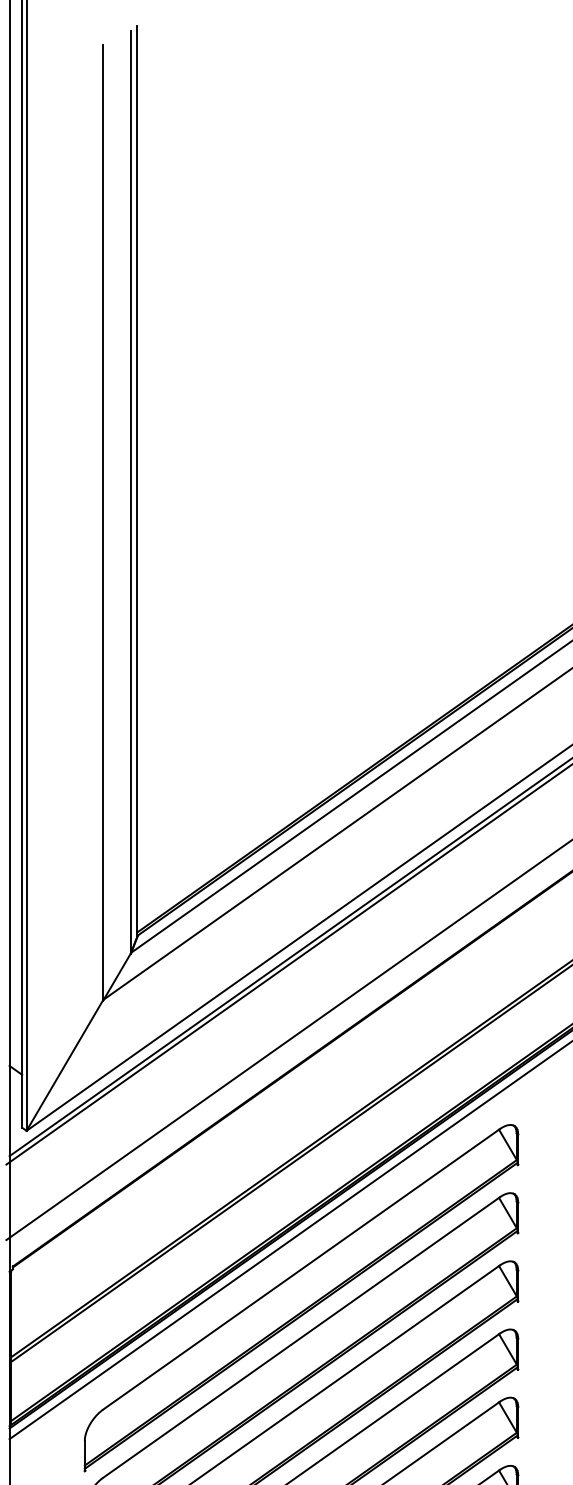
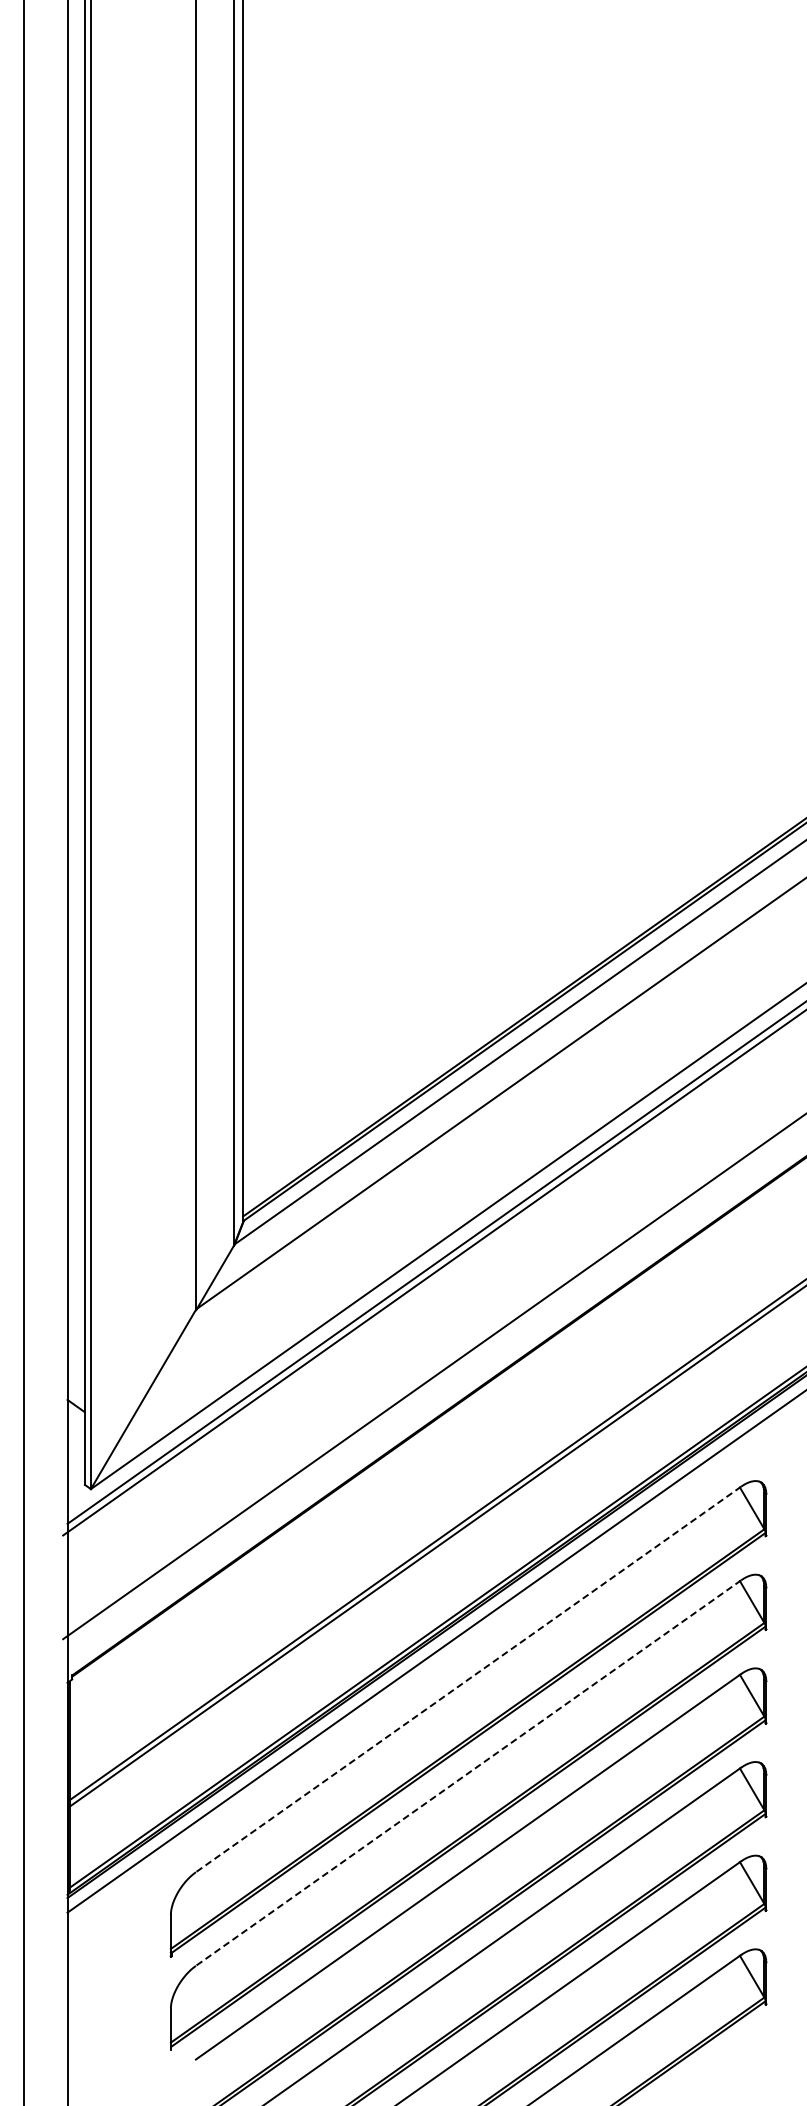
line: (301, 1269) -> (468, 1679), solid -> dashed
line: (301, 1337) -> (468, 1773), solid -> dashed

